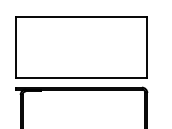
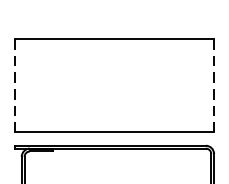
line: (15, 48) -> (13, 86), solid -> dashed
line: (147, 48) -> (214, 86), solid -> dashed

